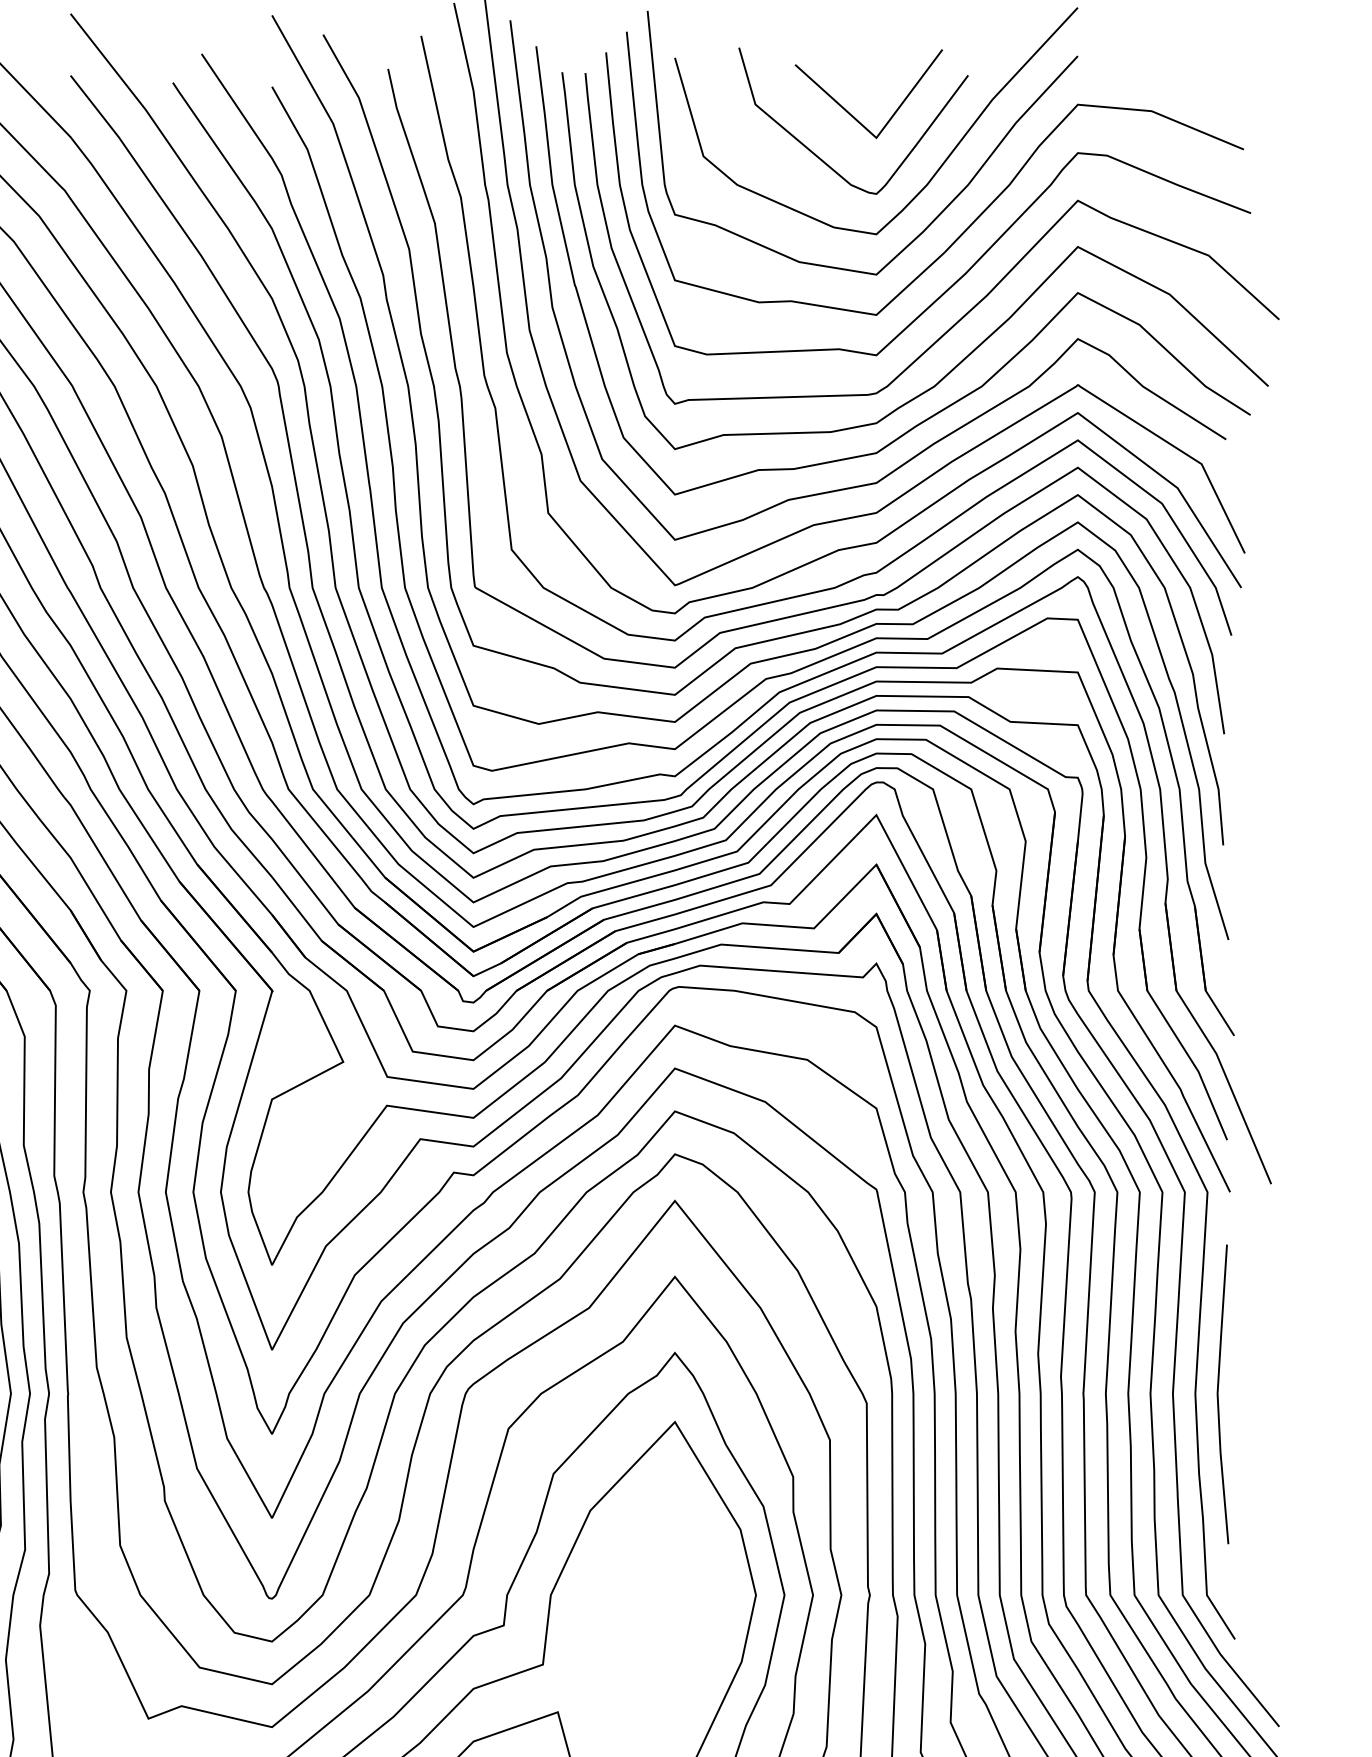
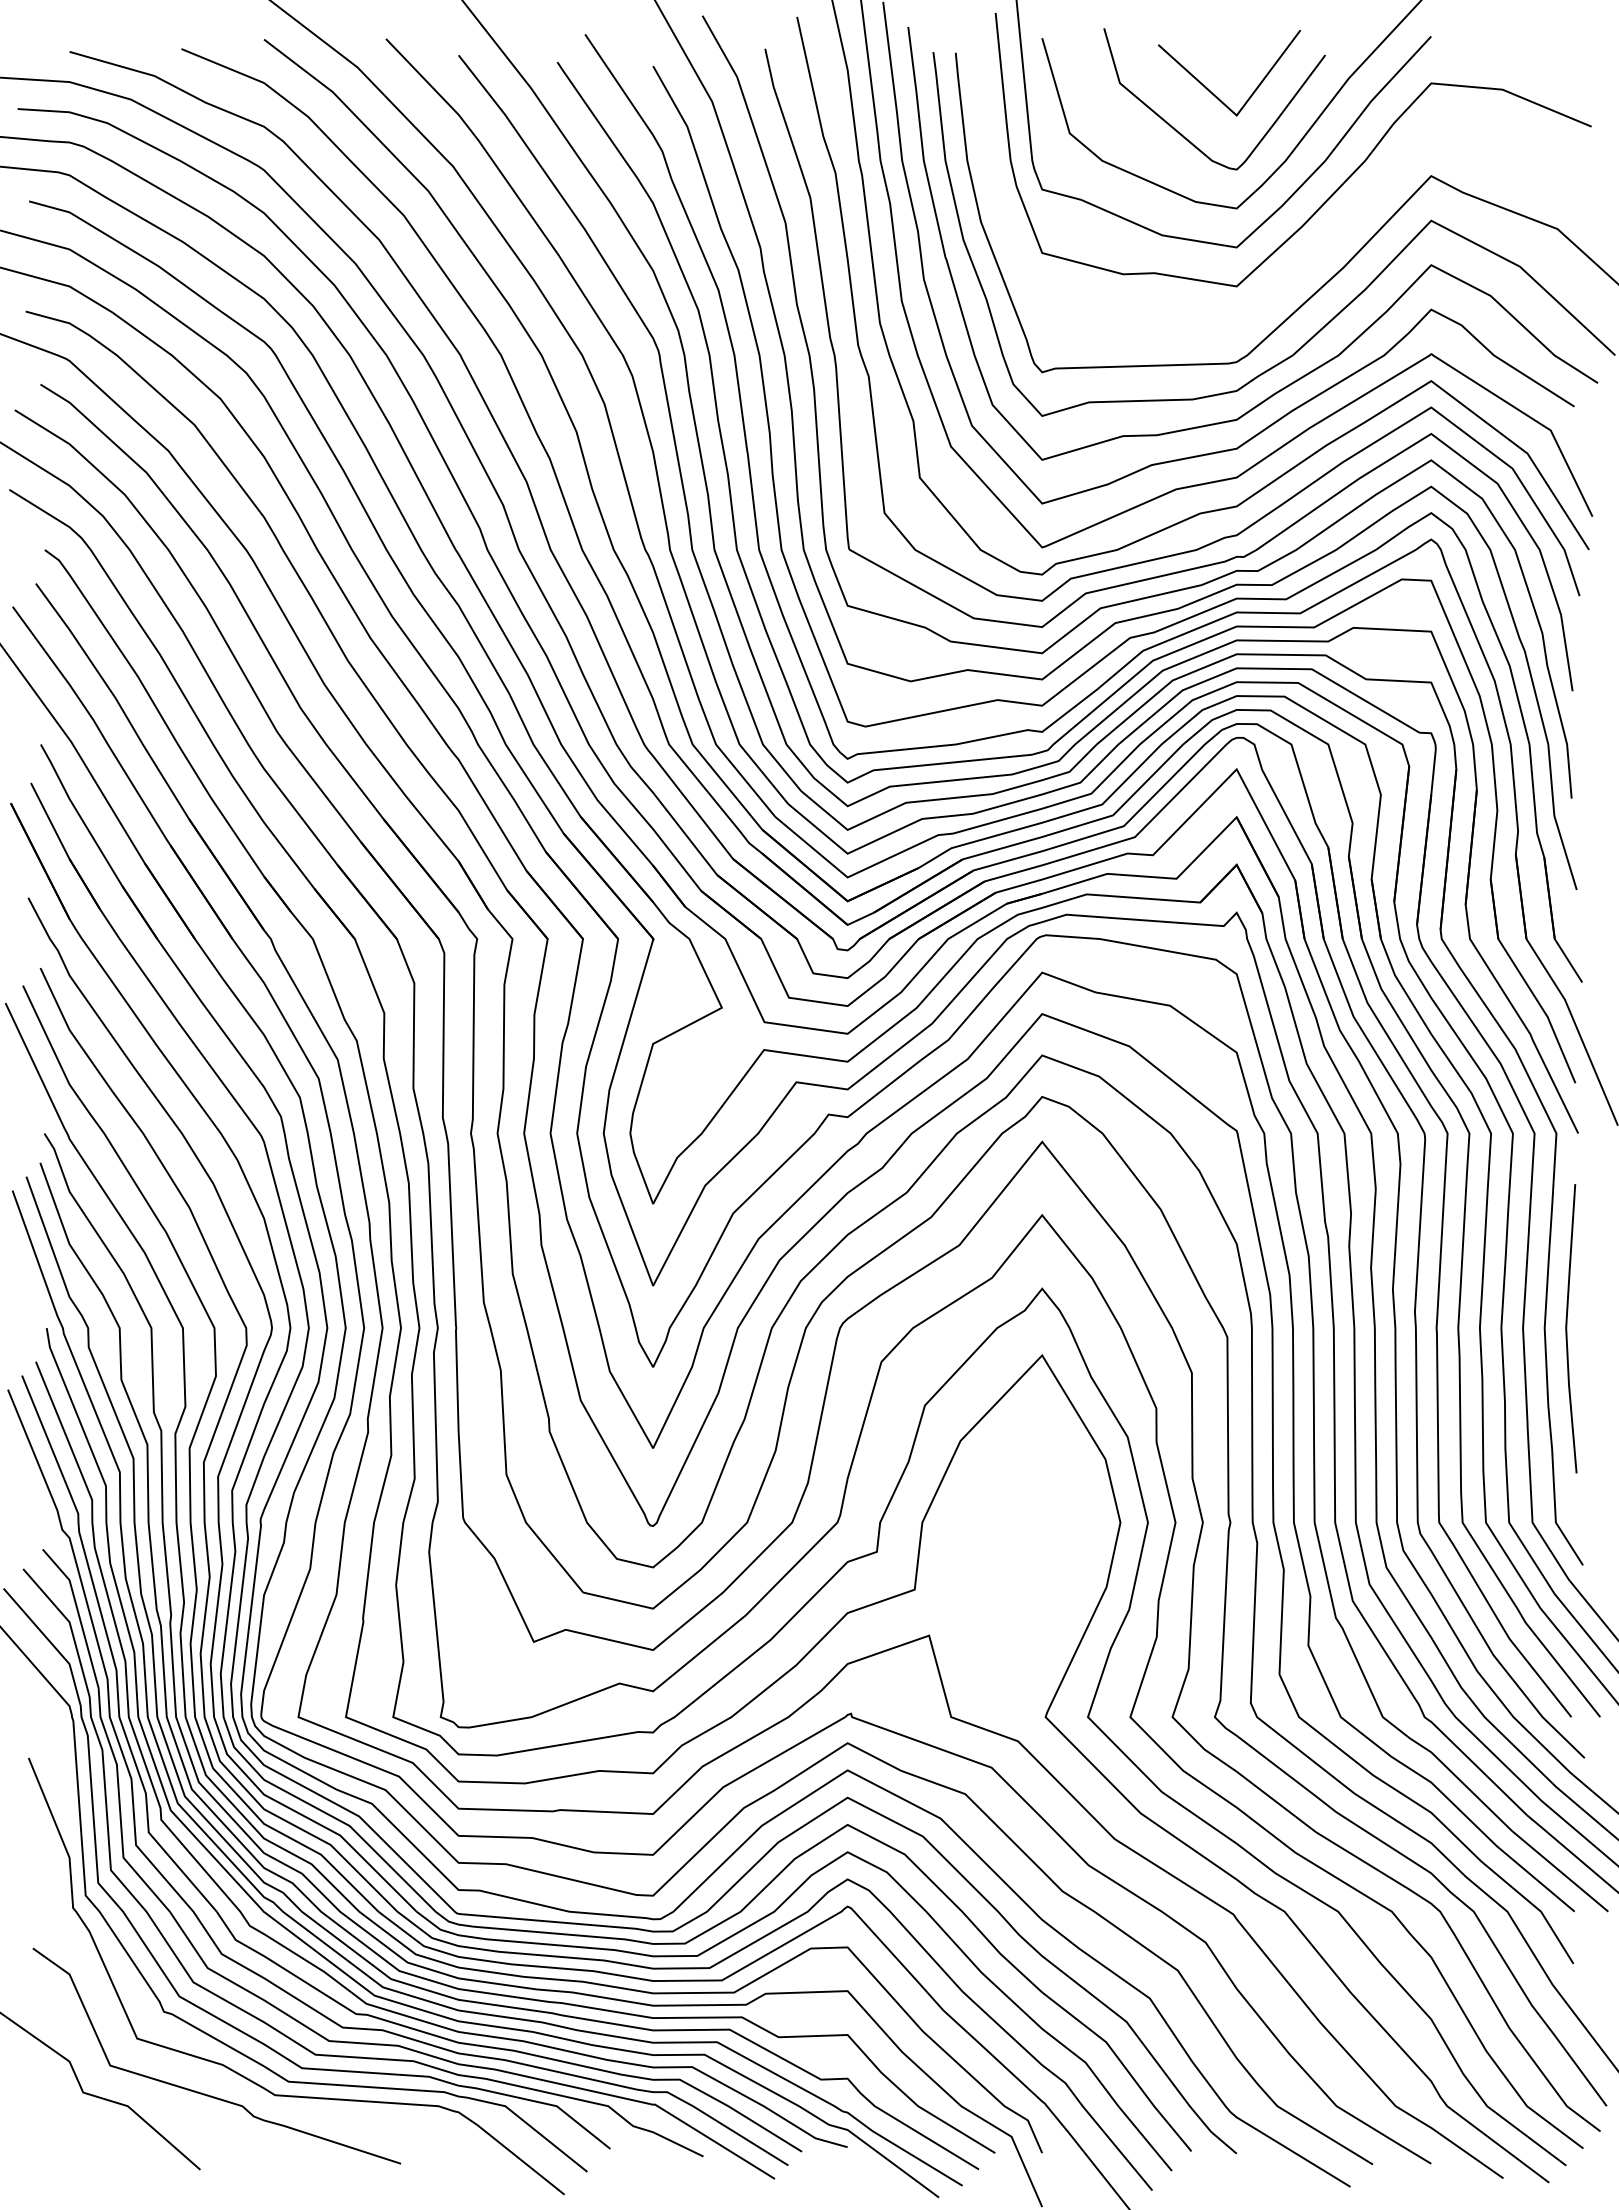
curve: (980, 256) -> (1337, 229), removed

